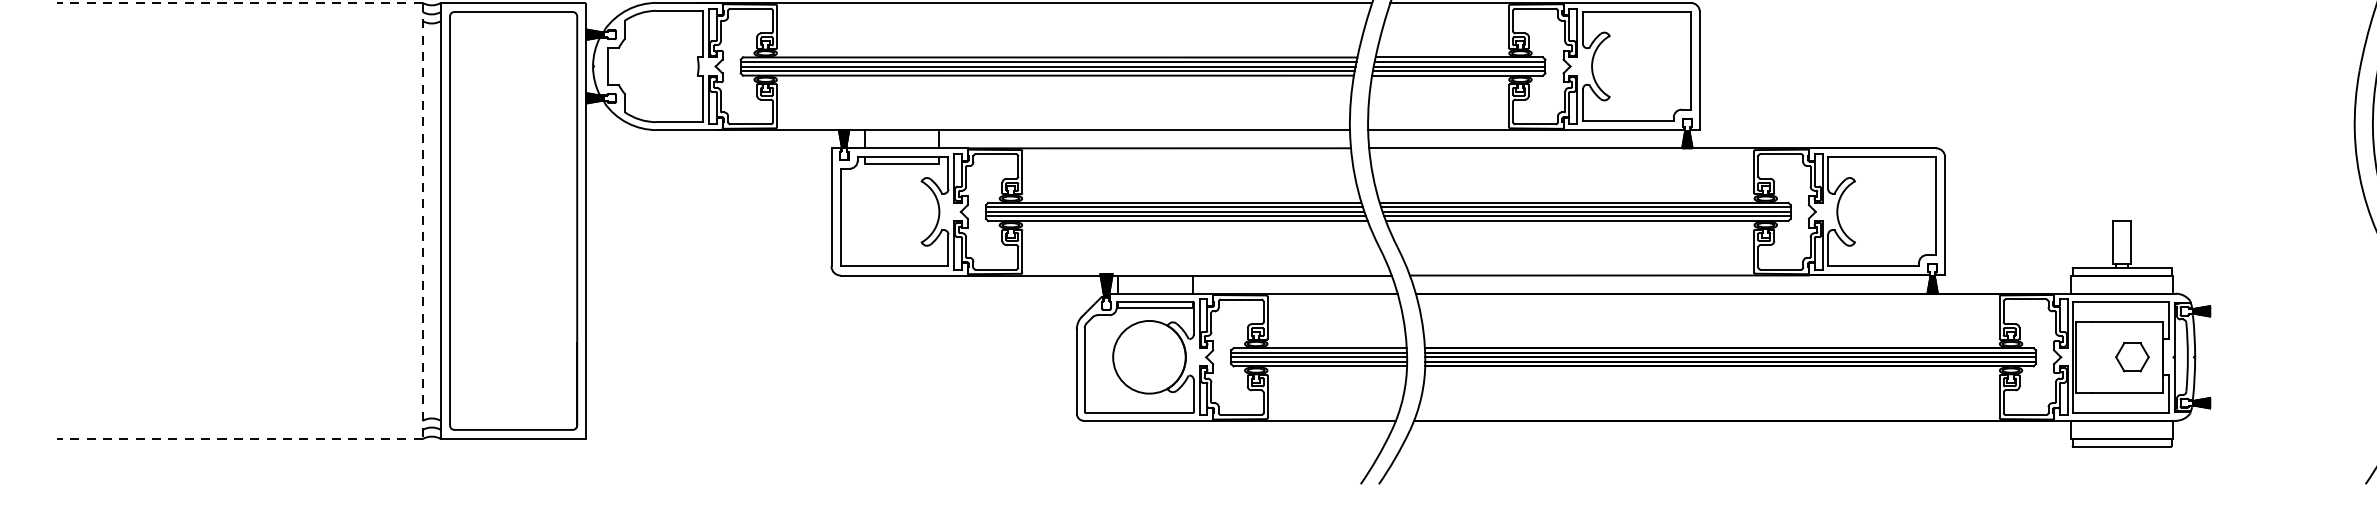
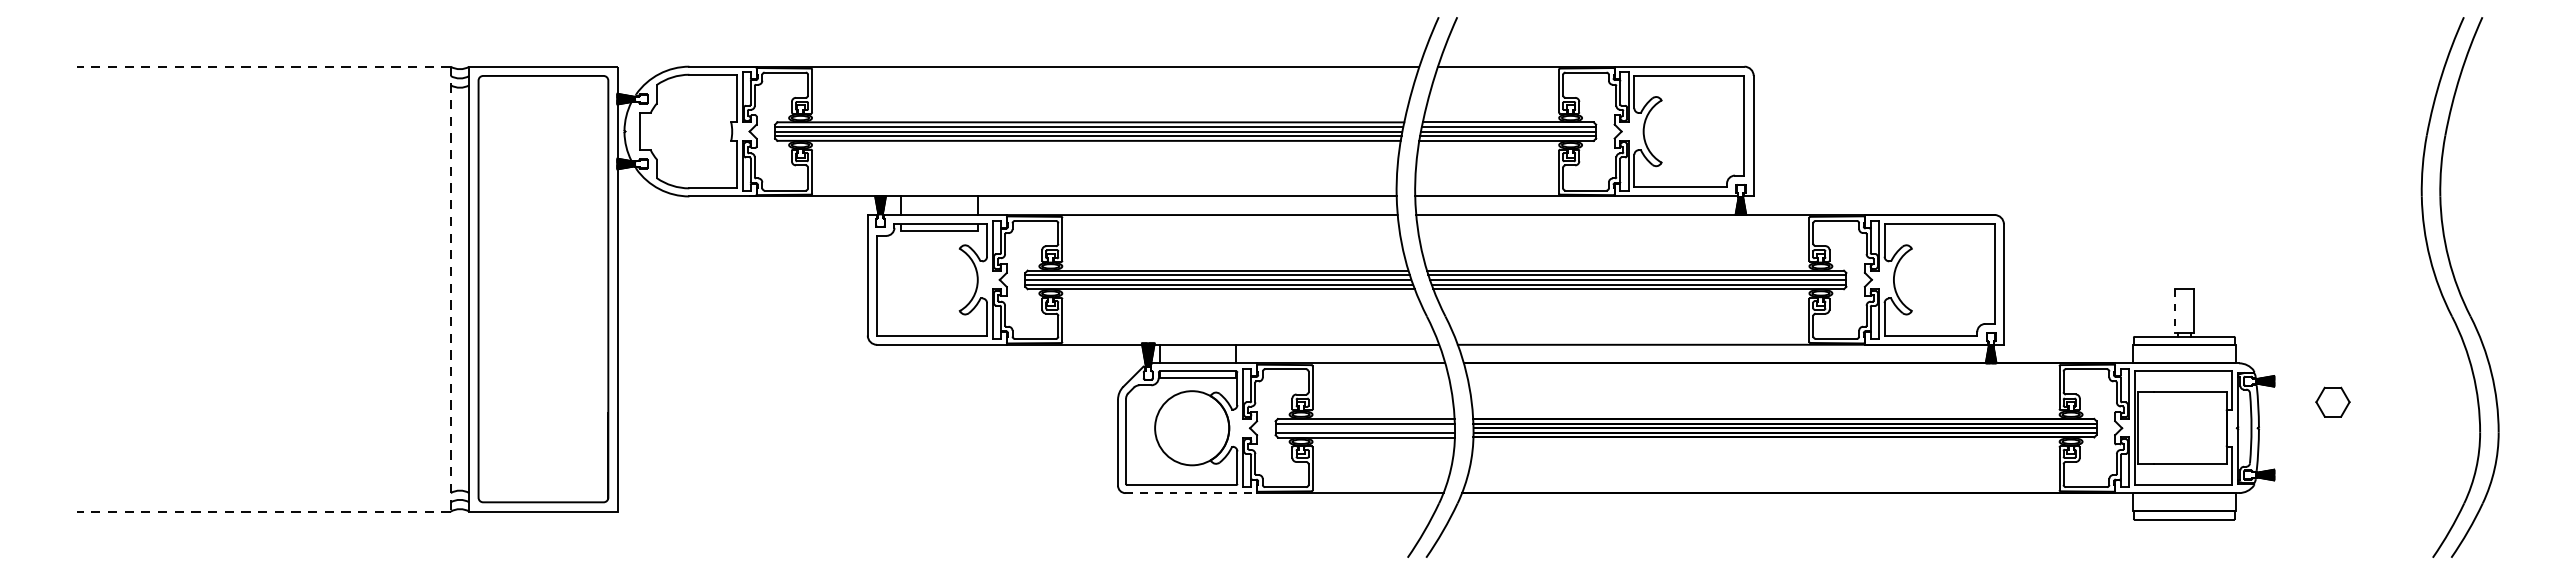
line: (2112, 241) -> (2174, 310), solid -> dashed
part: (2131, 356) -> (2332, 401), moved
line: (1318, 357) -> (1364, 428), removed
line: (1148, 421) -> (1191, 493), solid -> dashed

